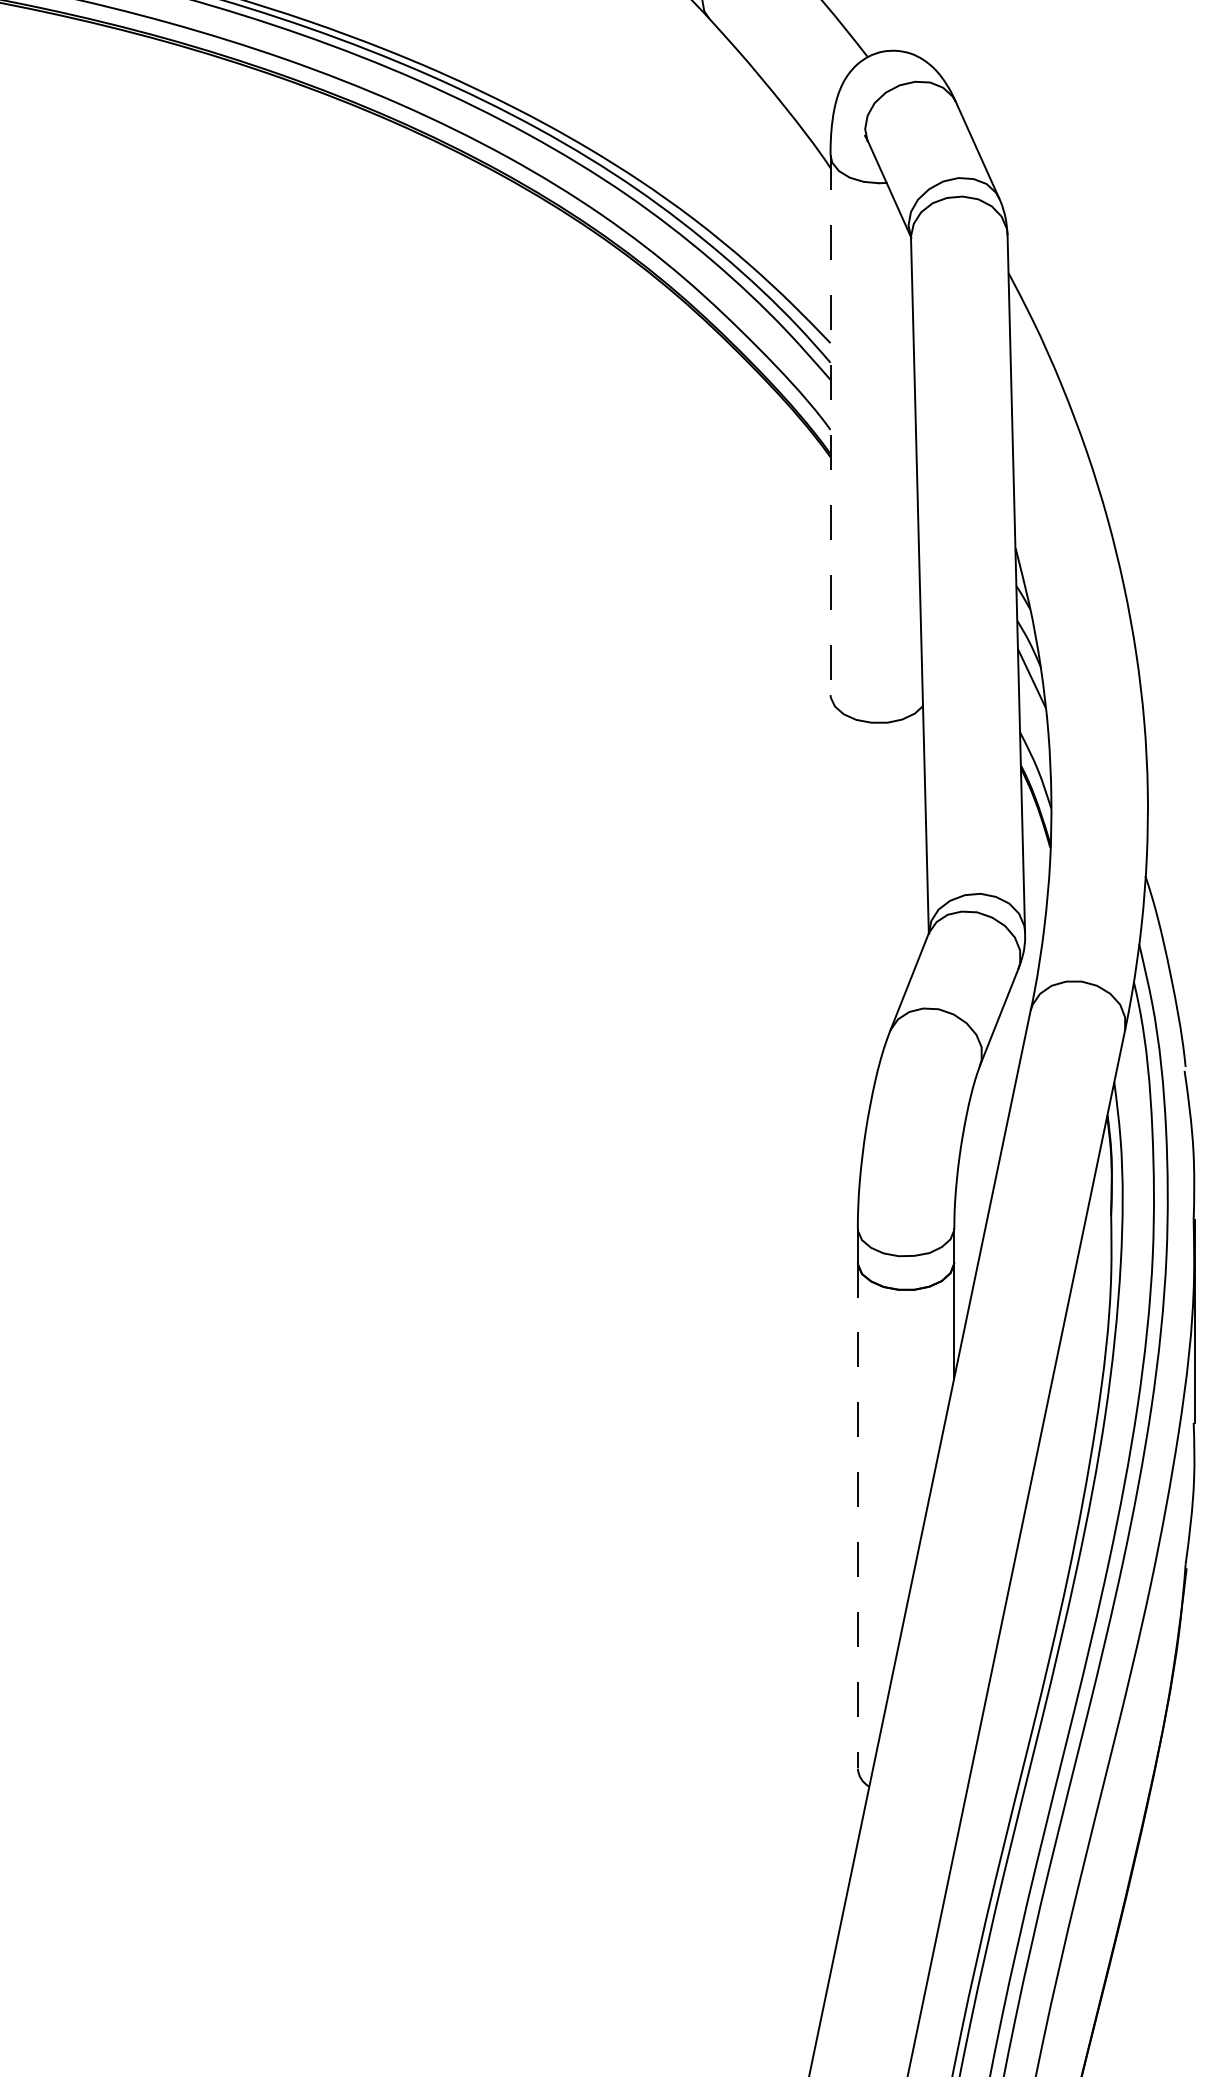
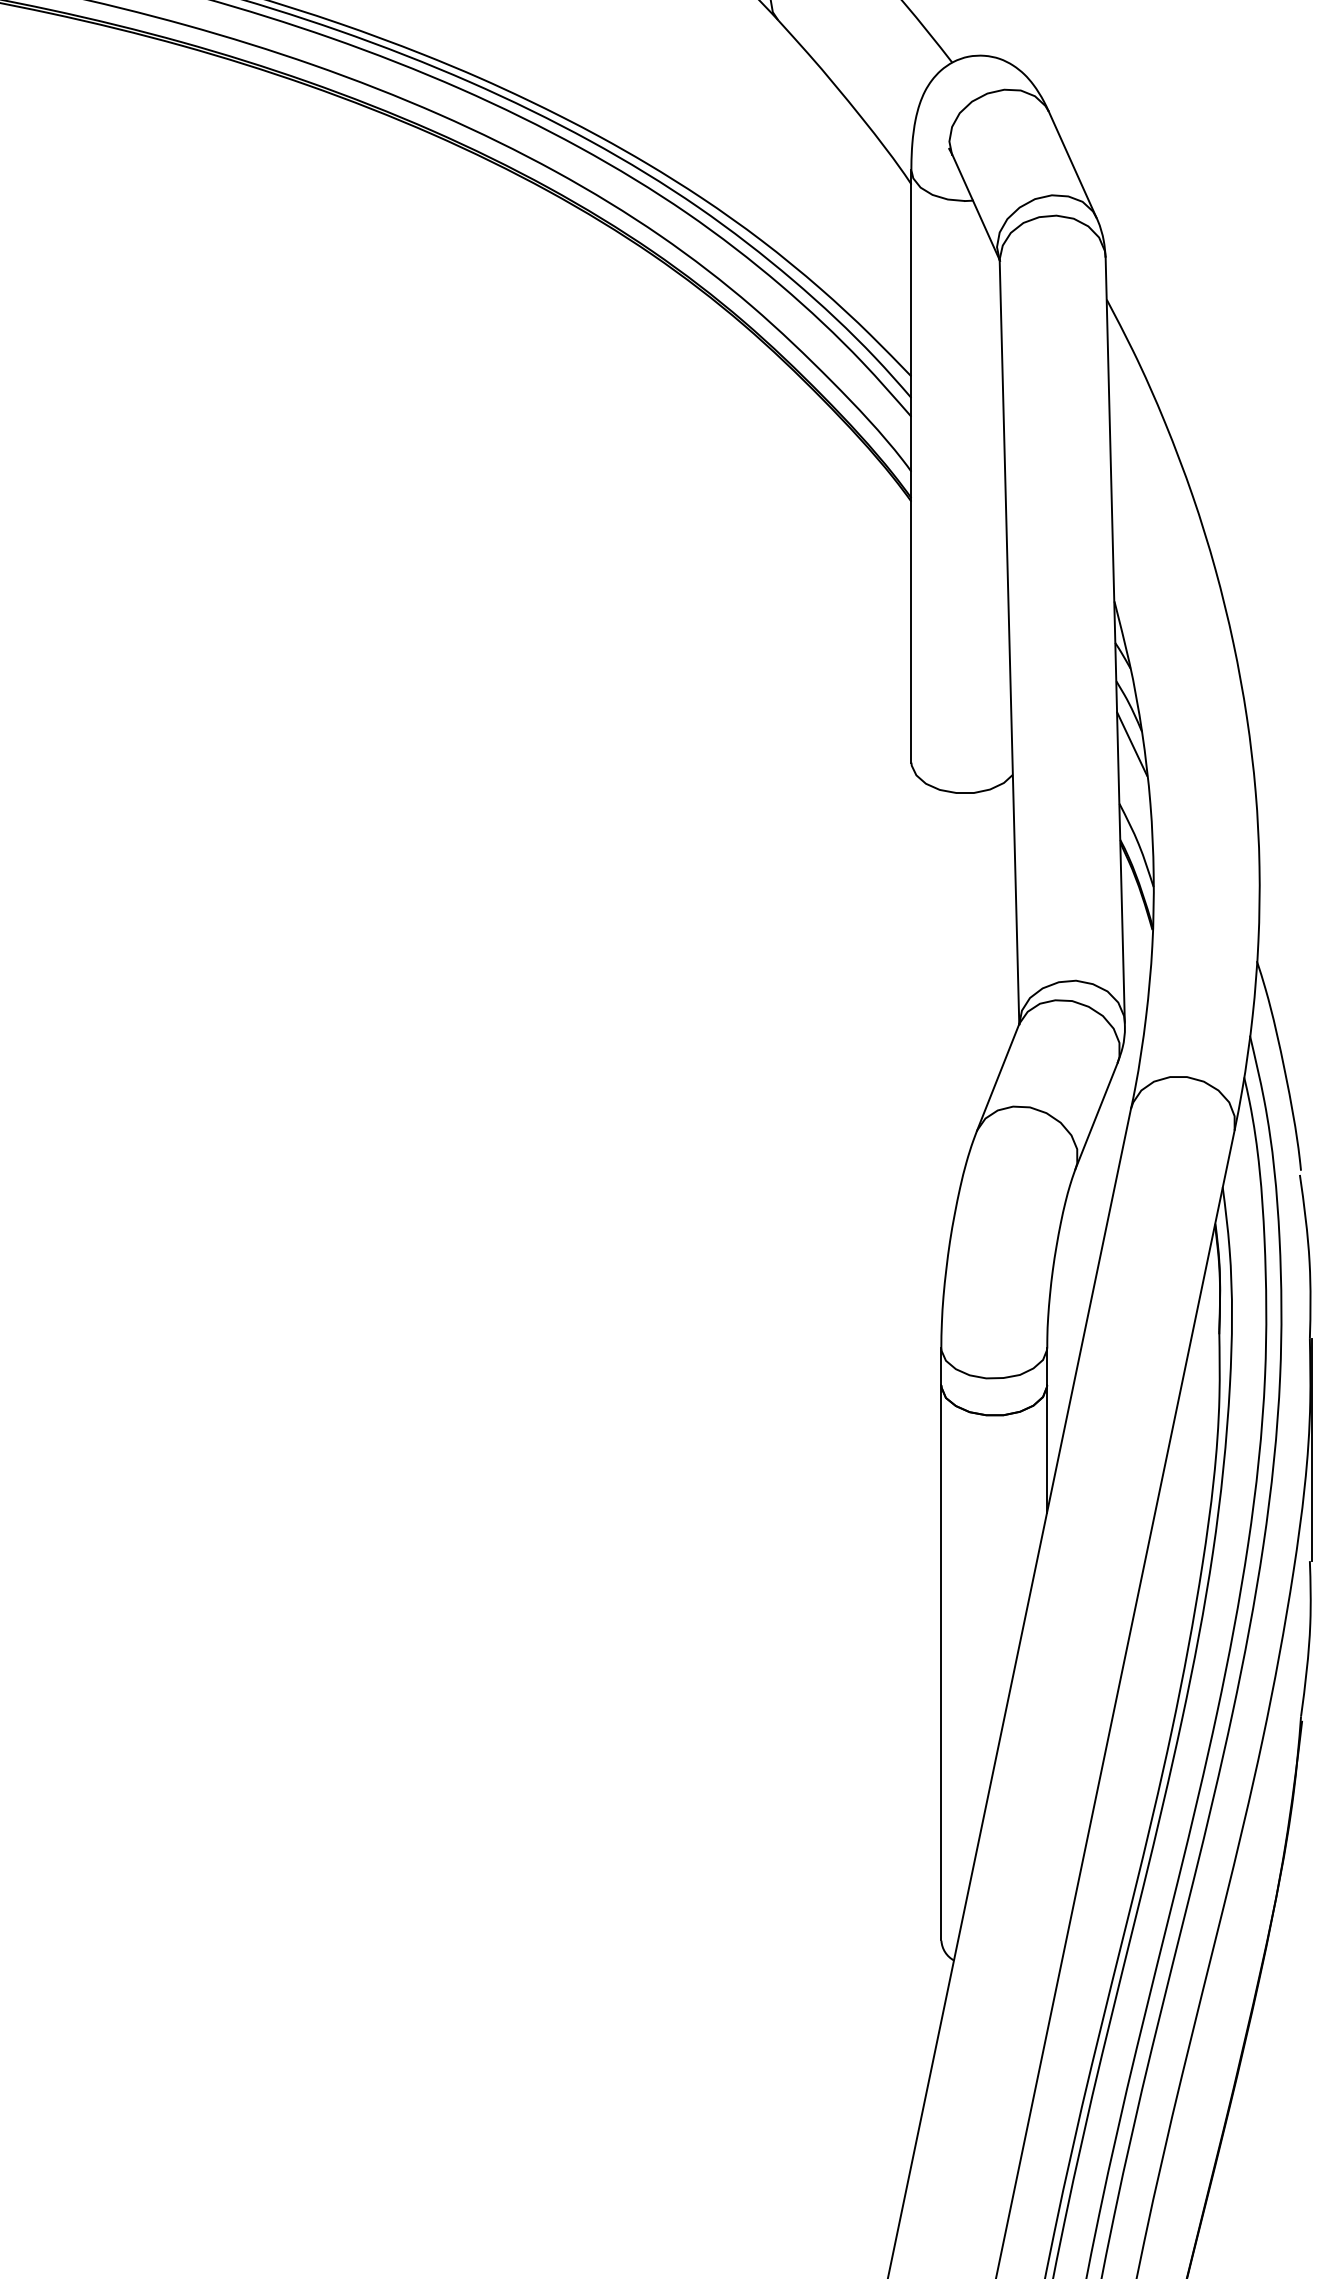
line: (830, 425) -> (911, 466), dashed -> solid
line: (857, 1515) -> (940, 1662), dashed -> solid

